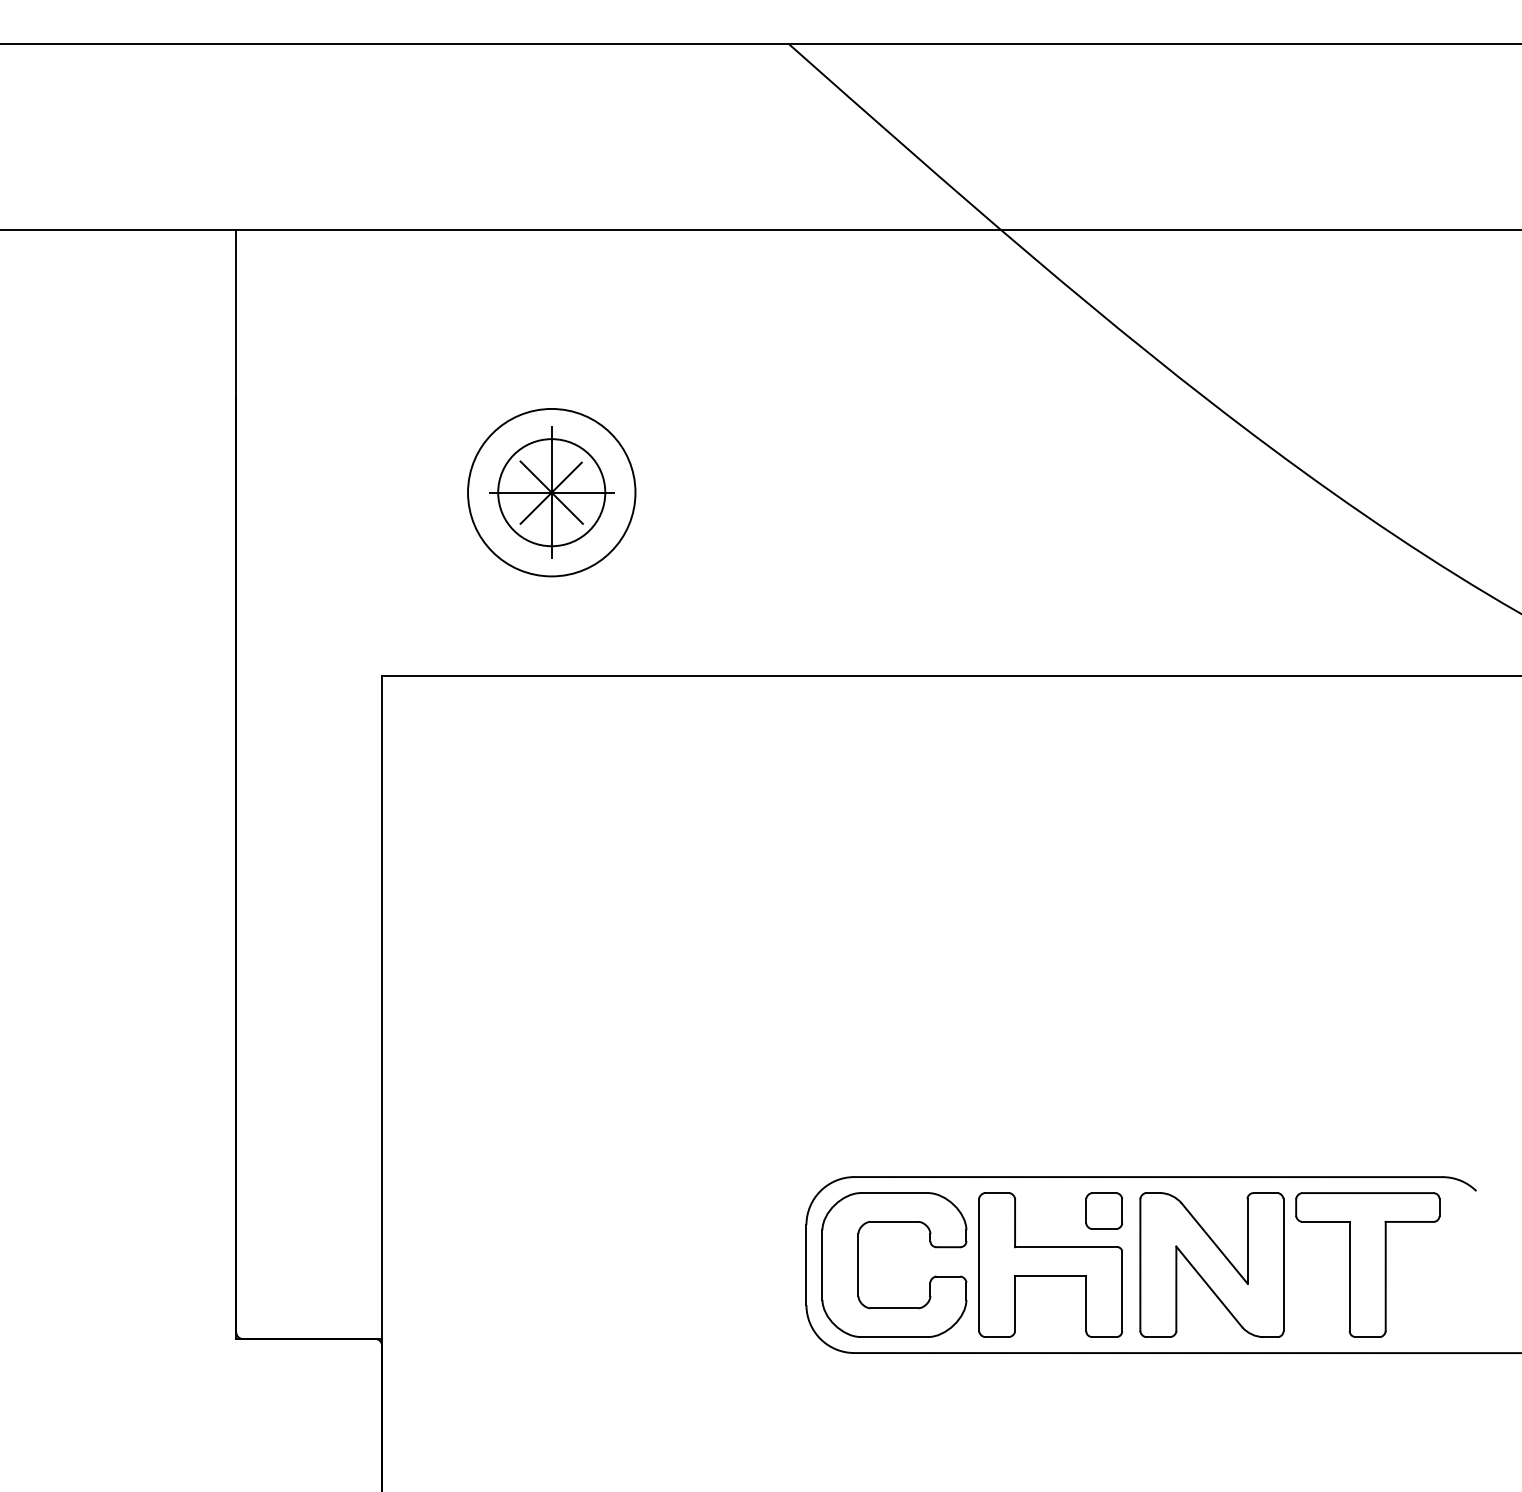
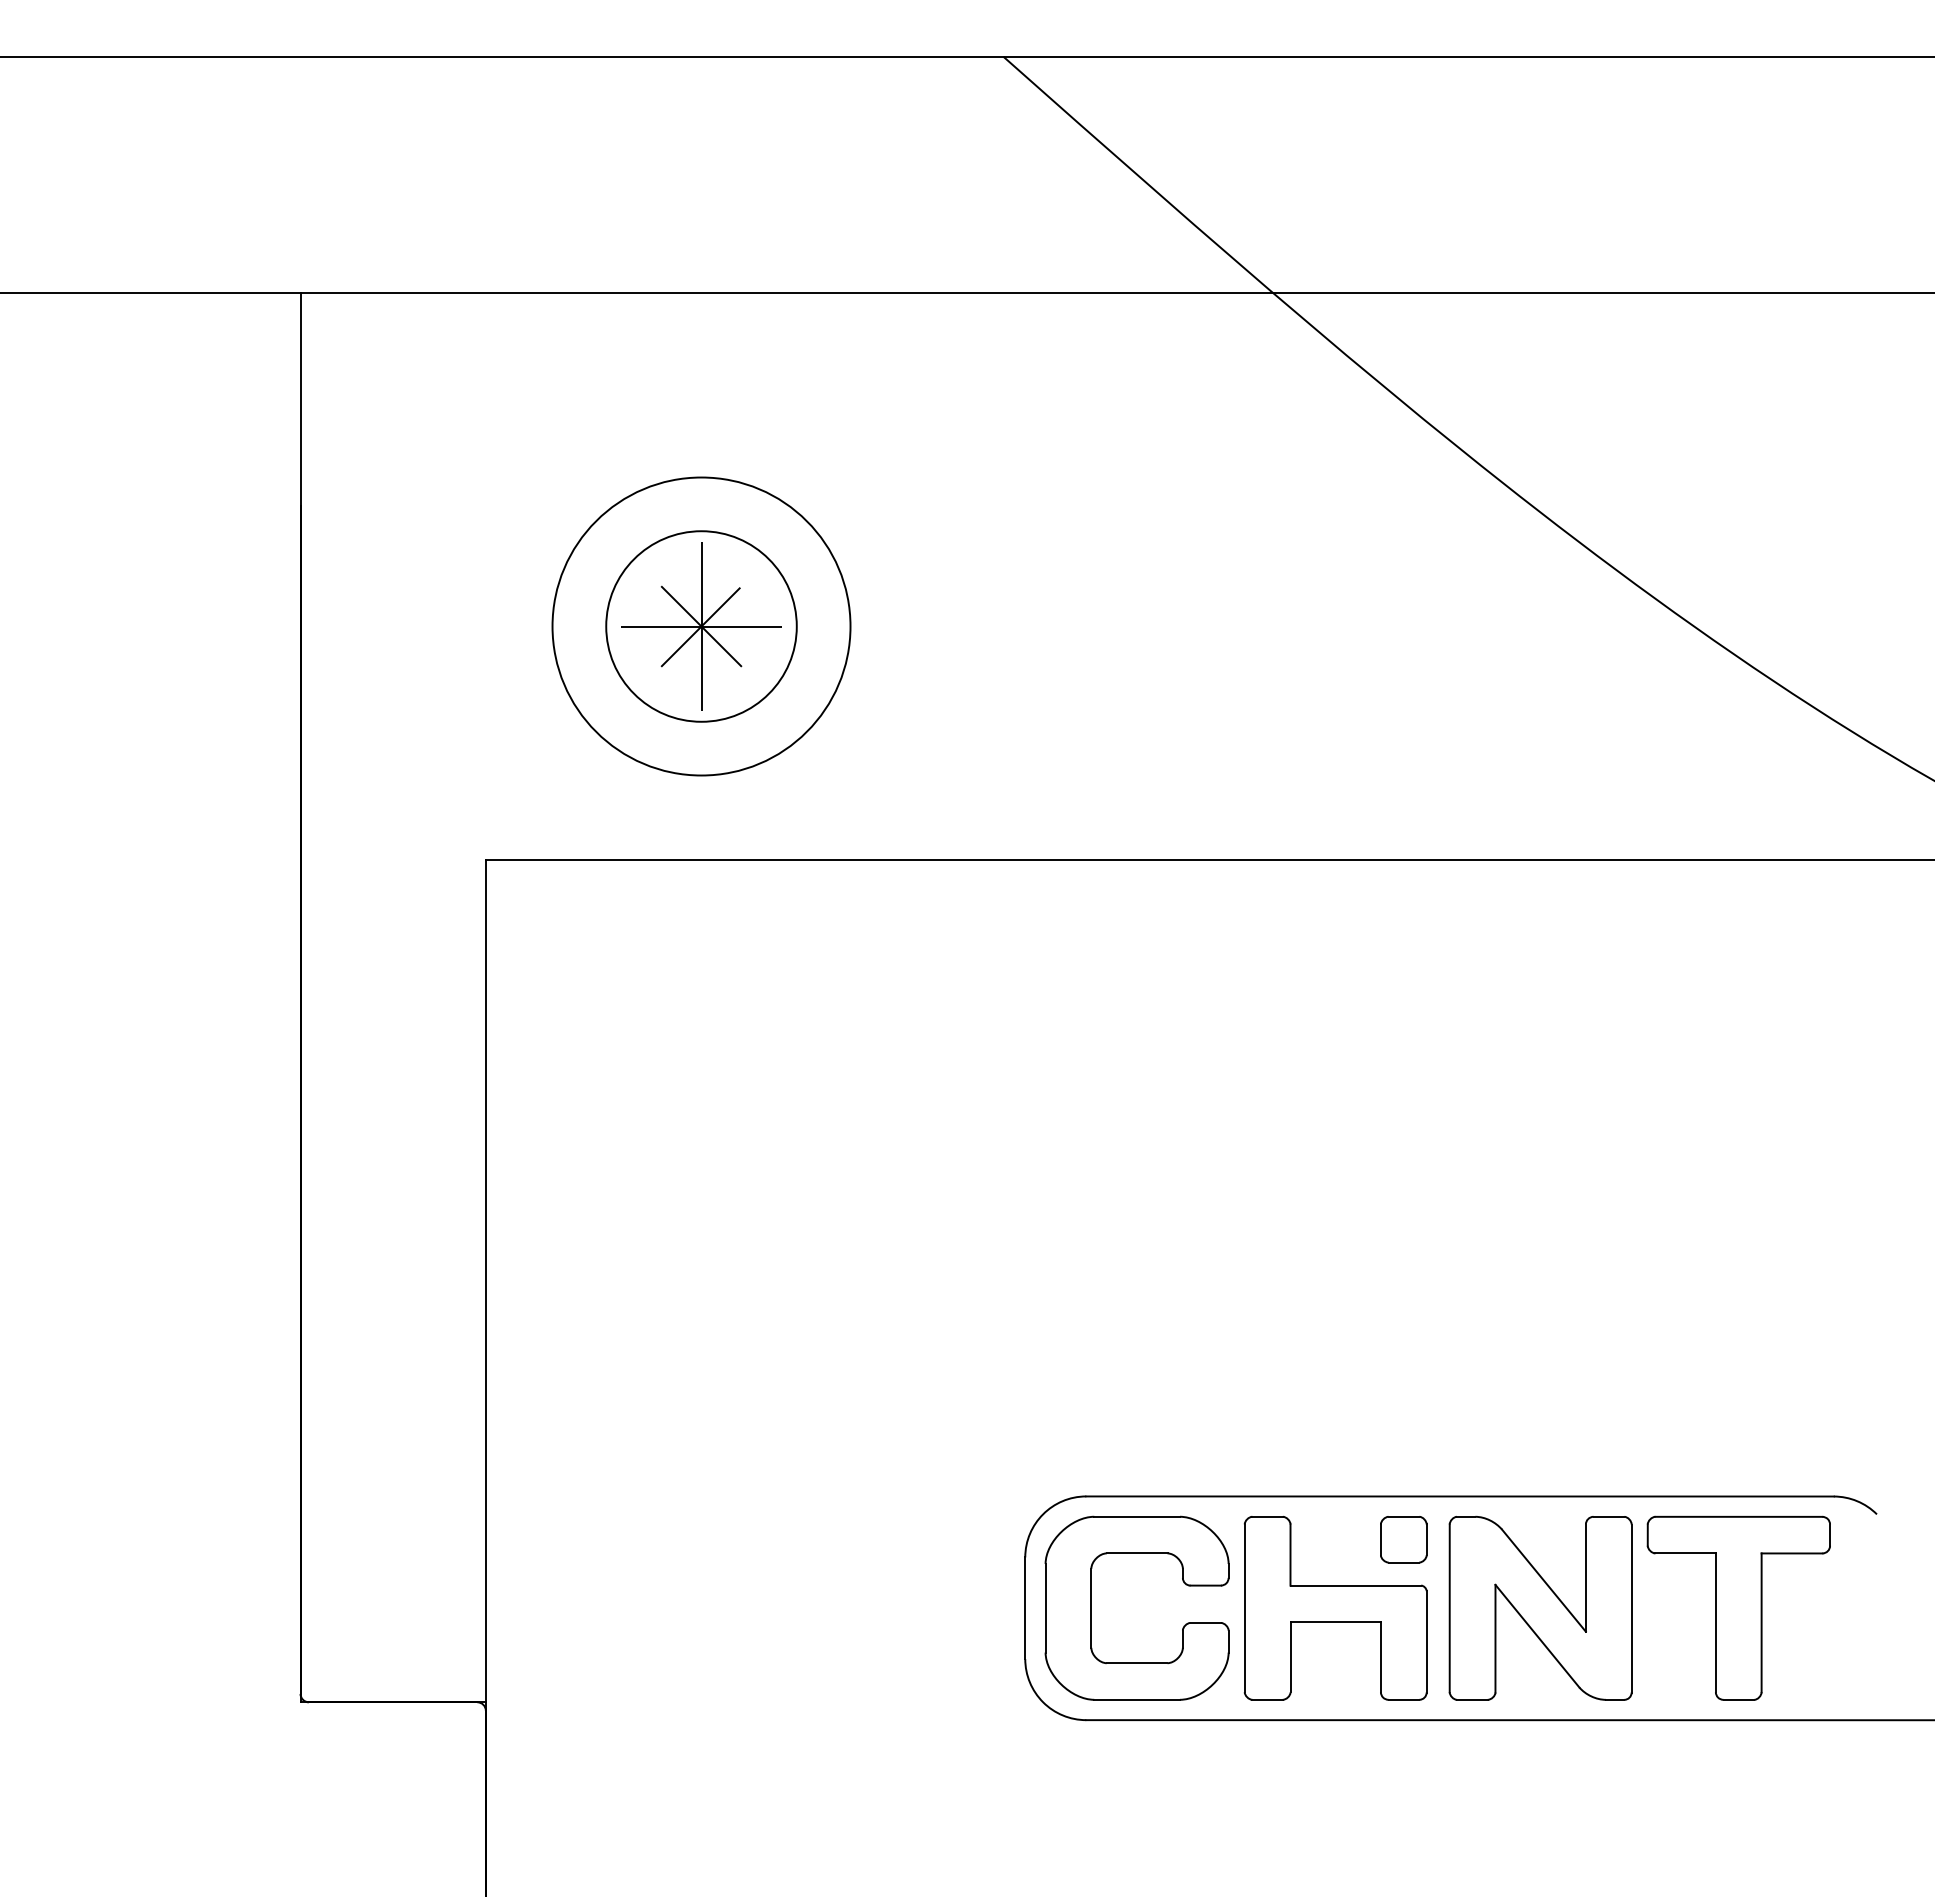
circle: (551, 492) -> (701, 626), size x1.4
circle: (551, 492) -> (701, 626), size x1.4

